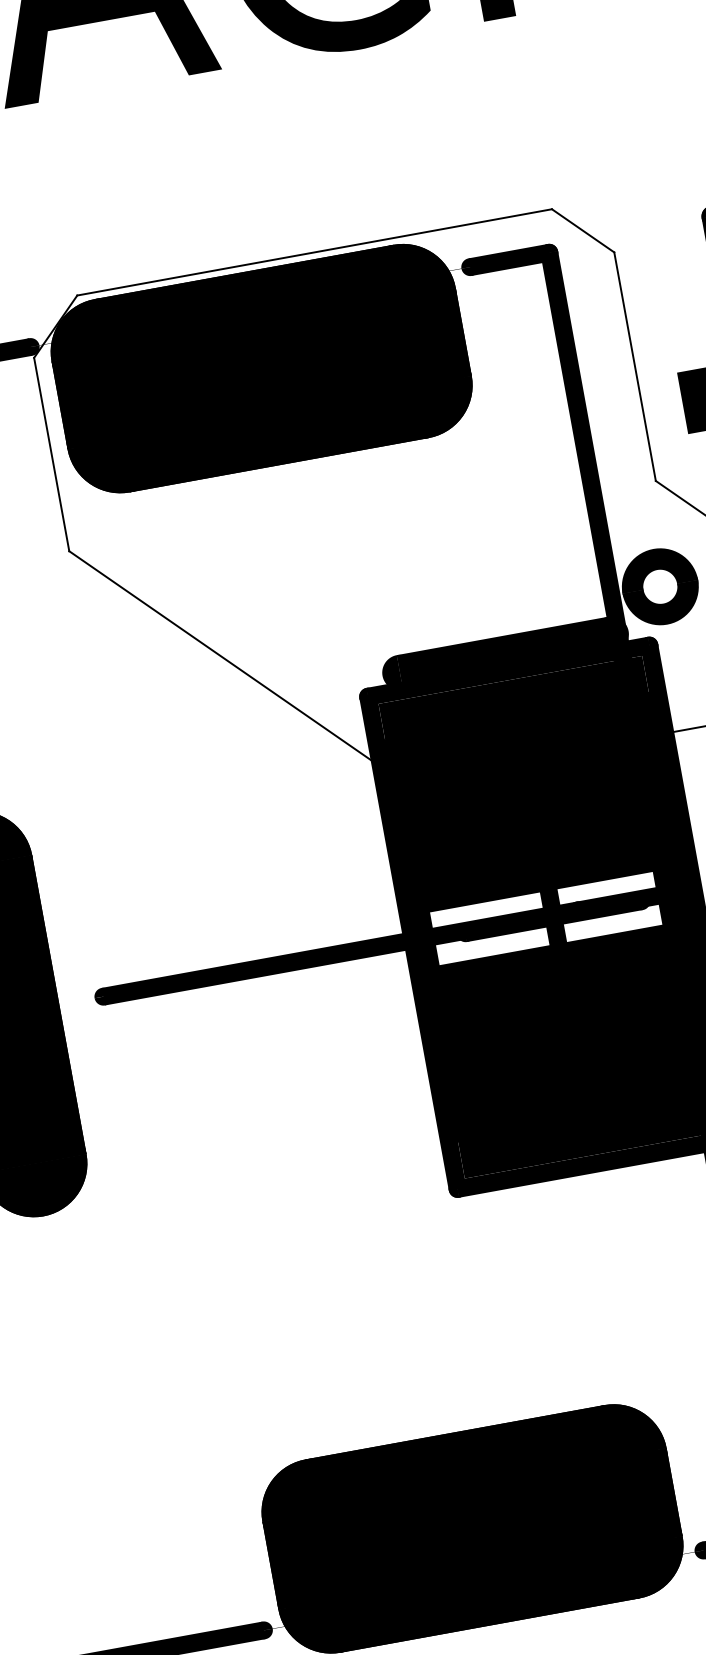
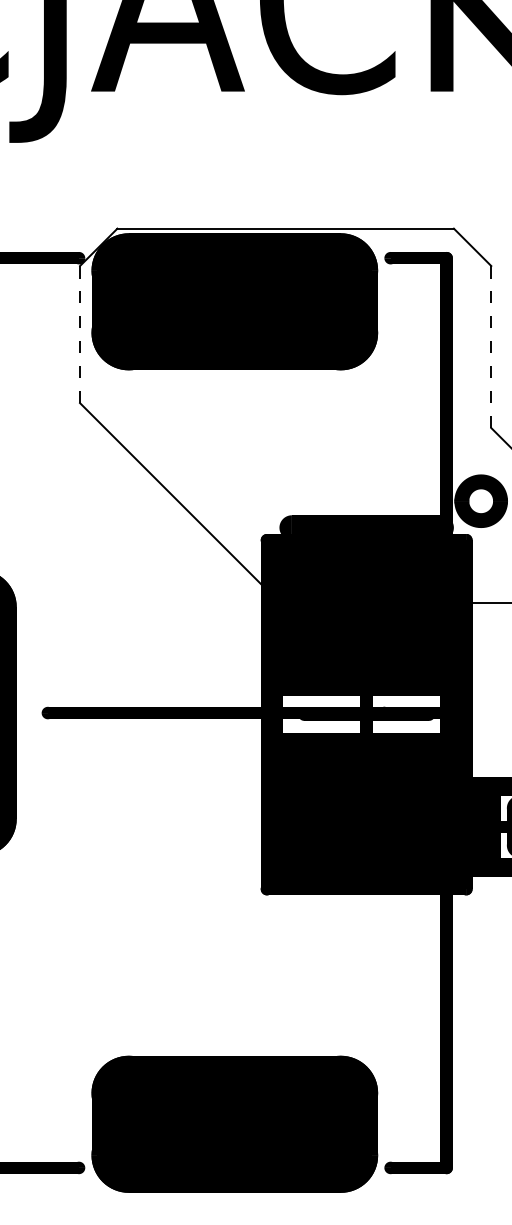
line: (635, 365) -> (491, 346), solid -> dashed
line: (52, 454) -> (80, 334), solid -> dashed

